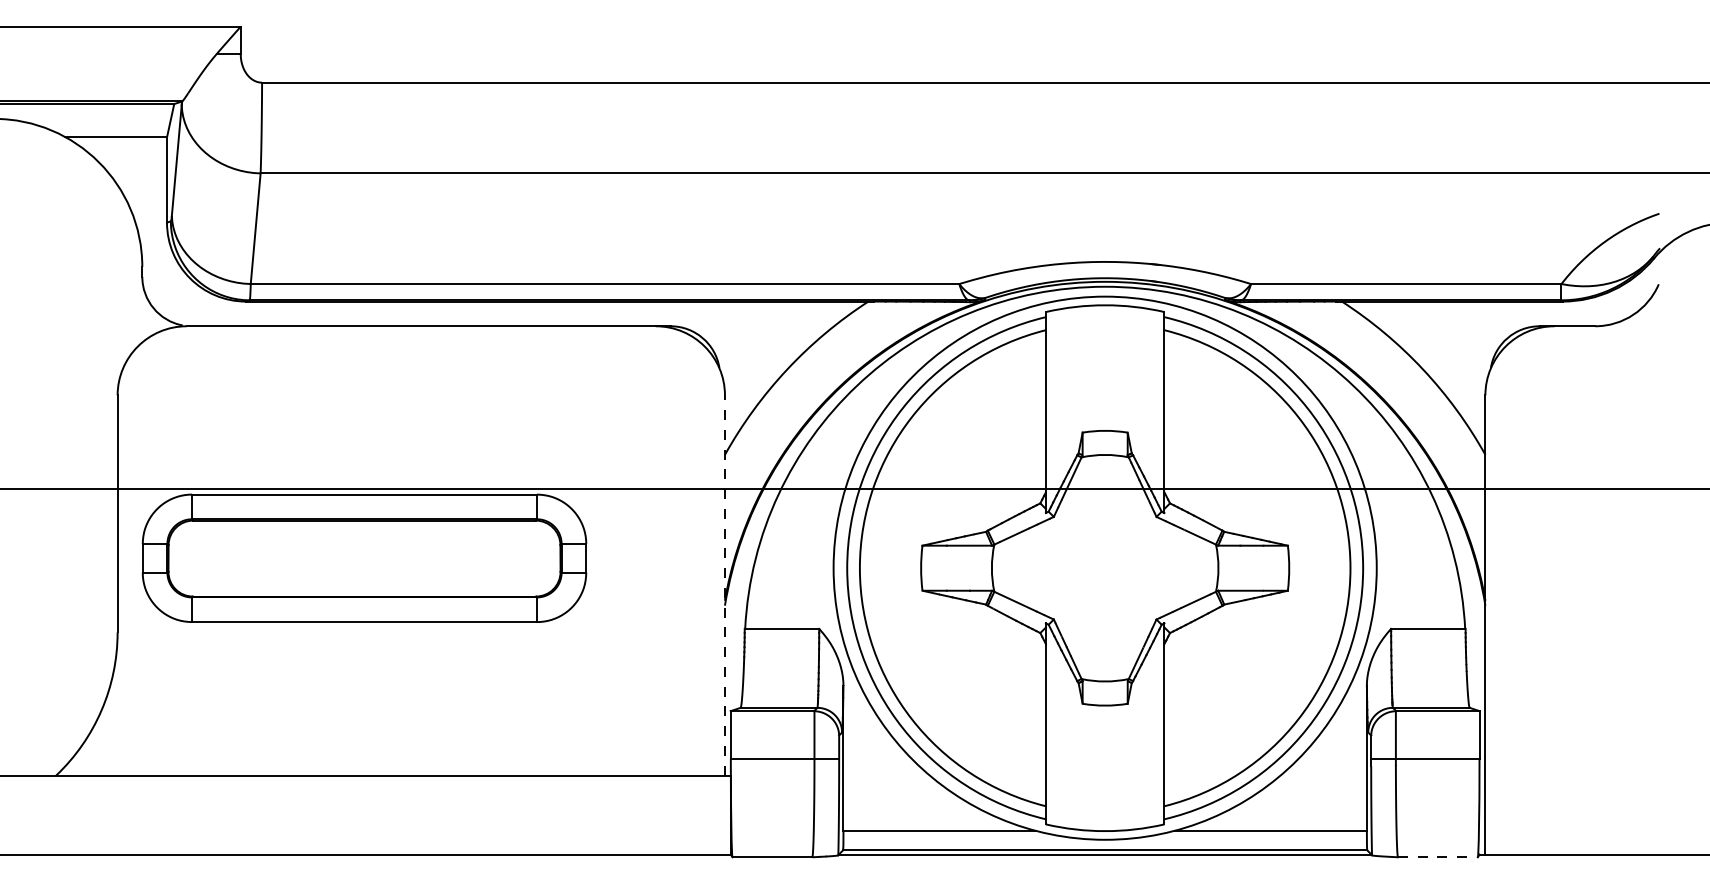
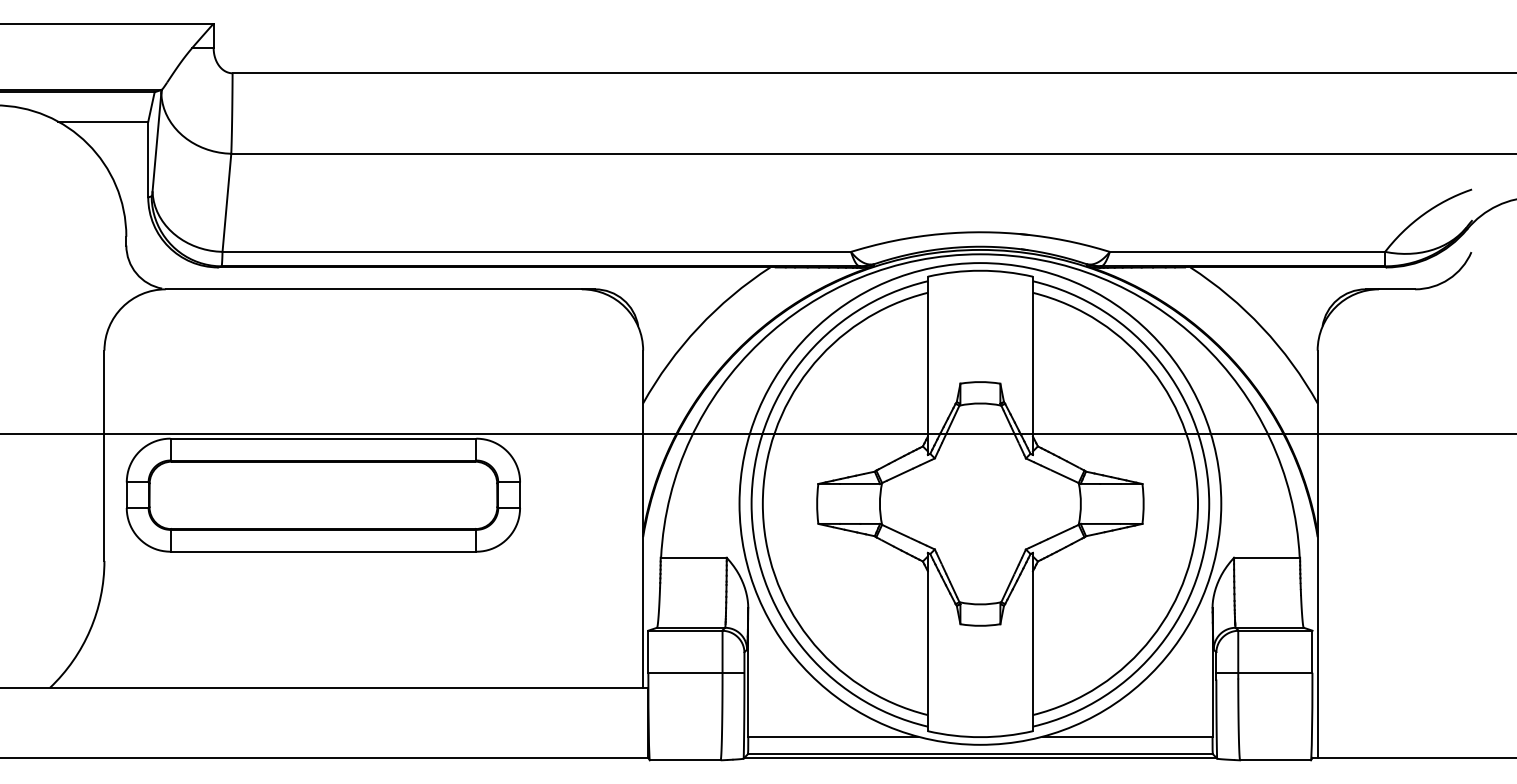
line: (725, 585) -> (643, 519), dashed -> solid
line: (1438, 857) -> (1276, 760), dashed -> solid

